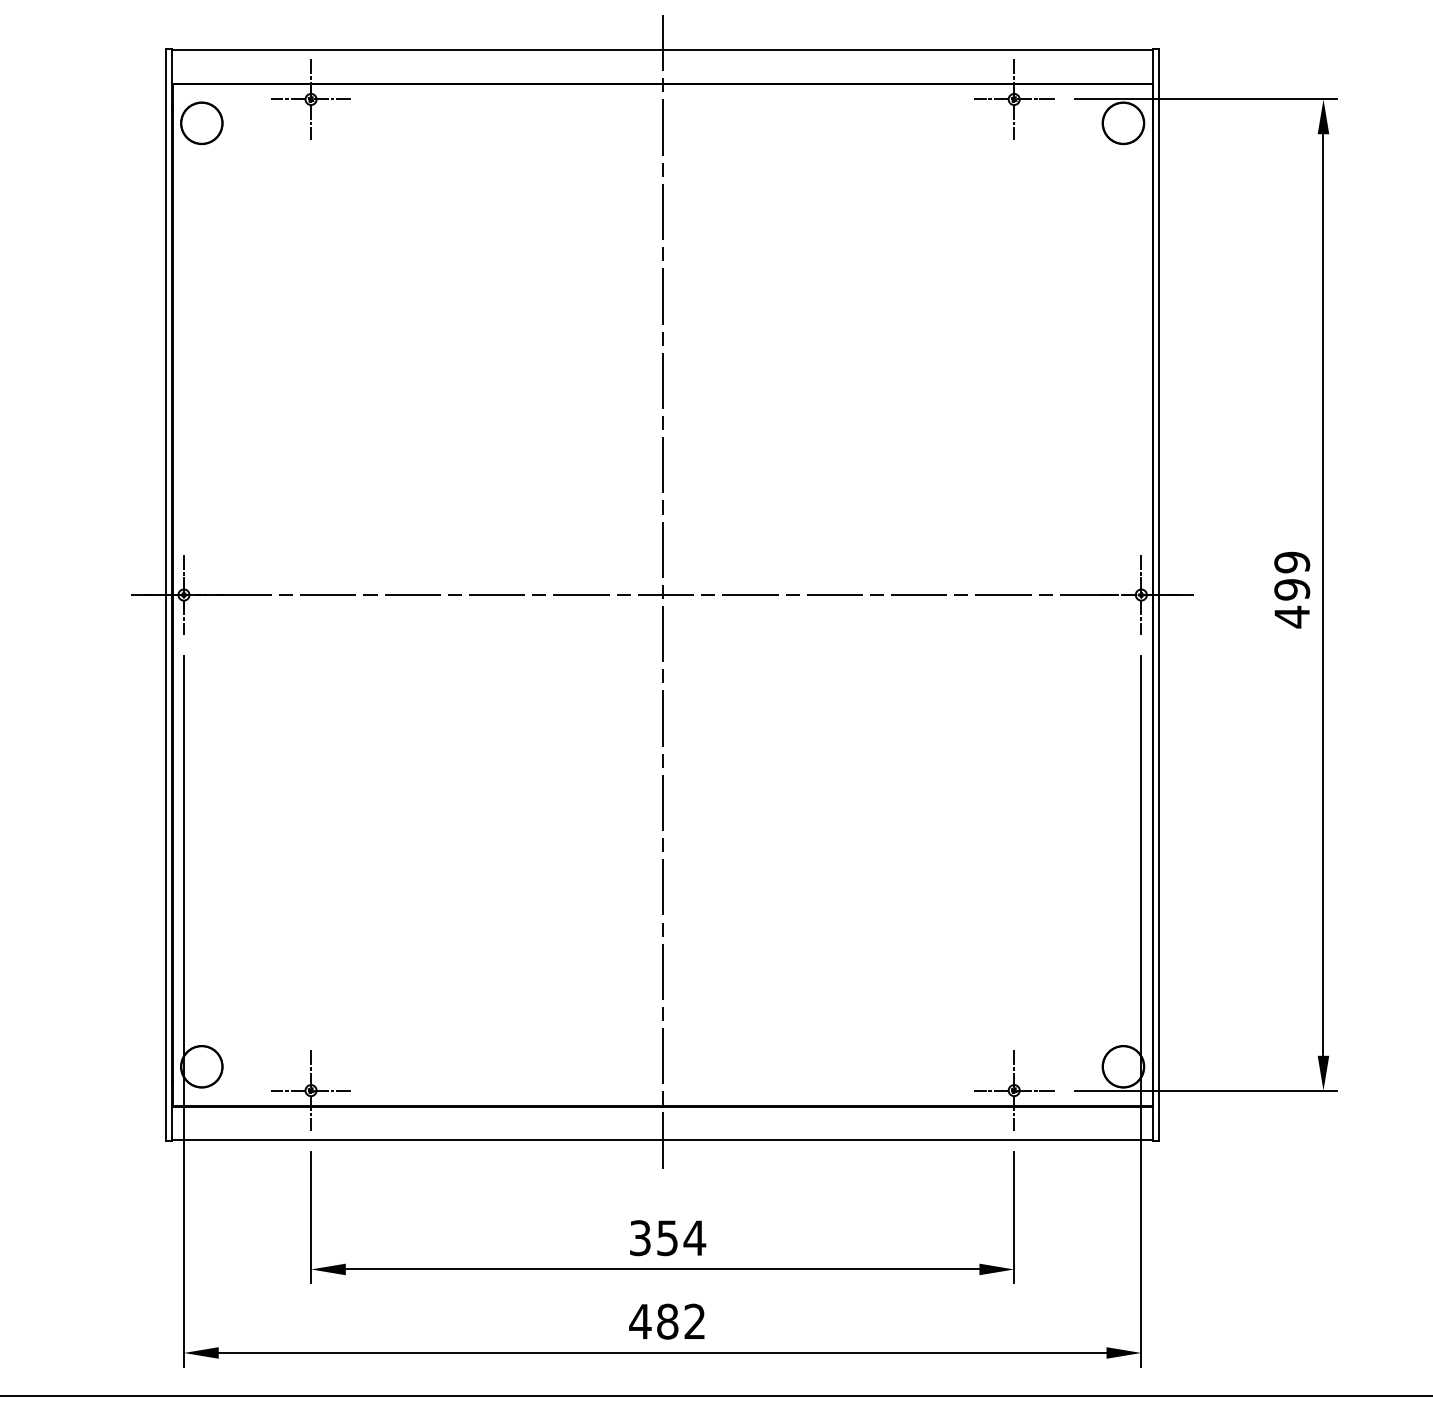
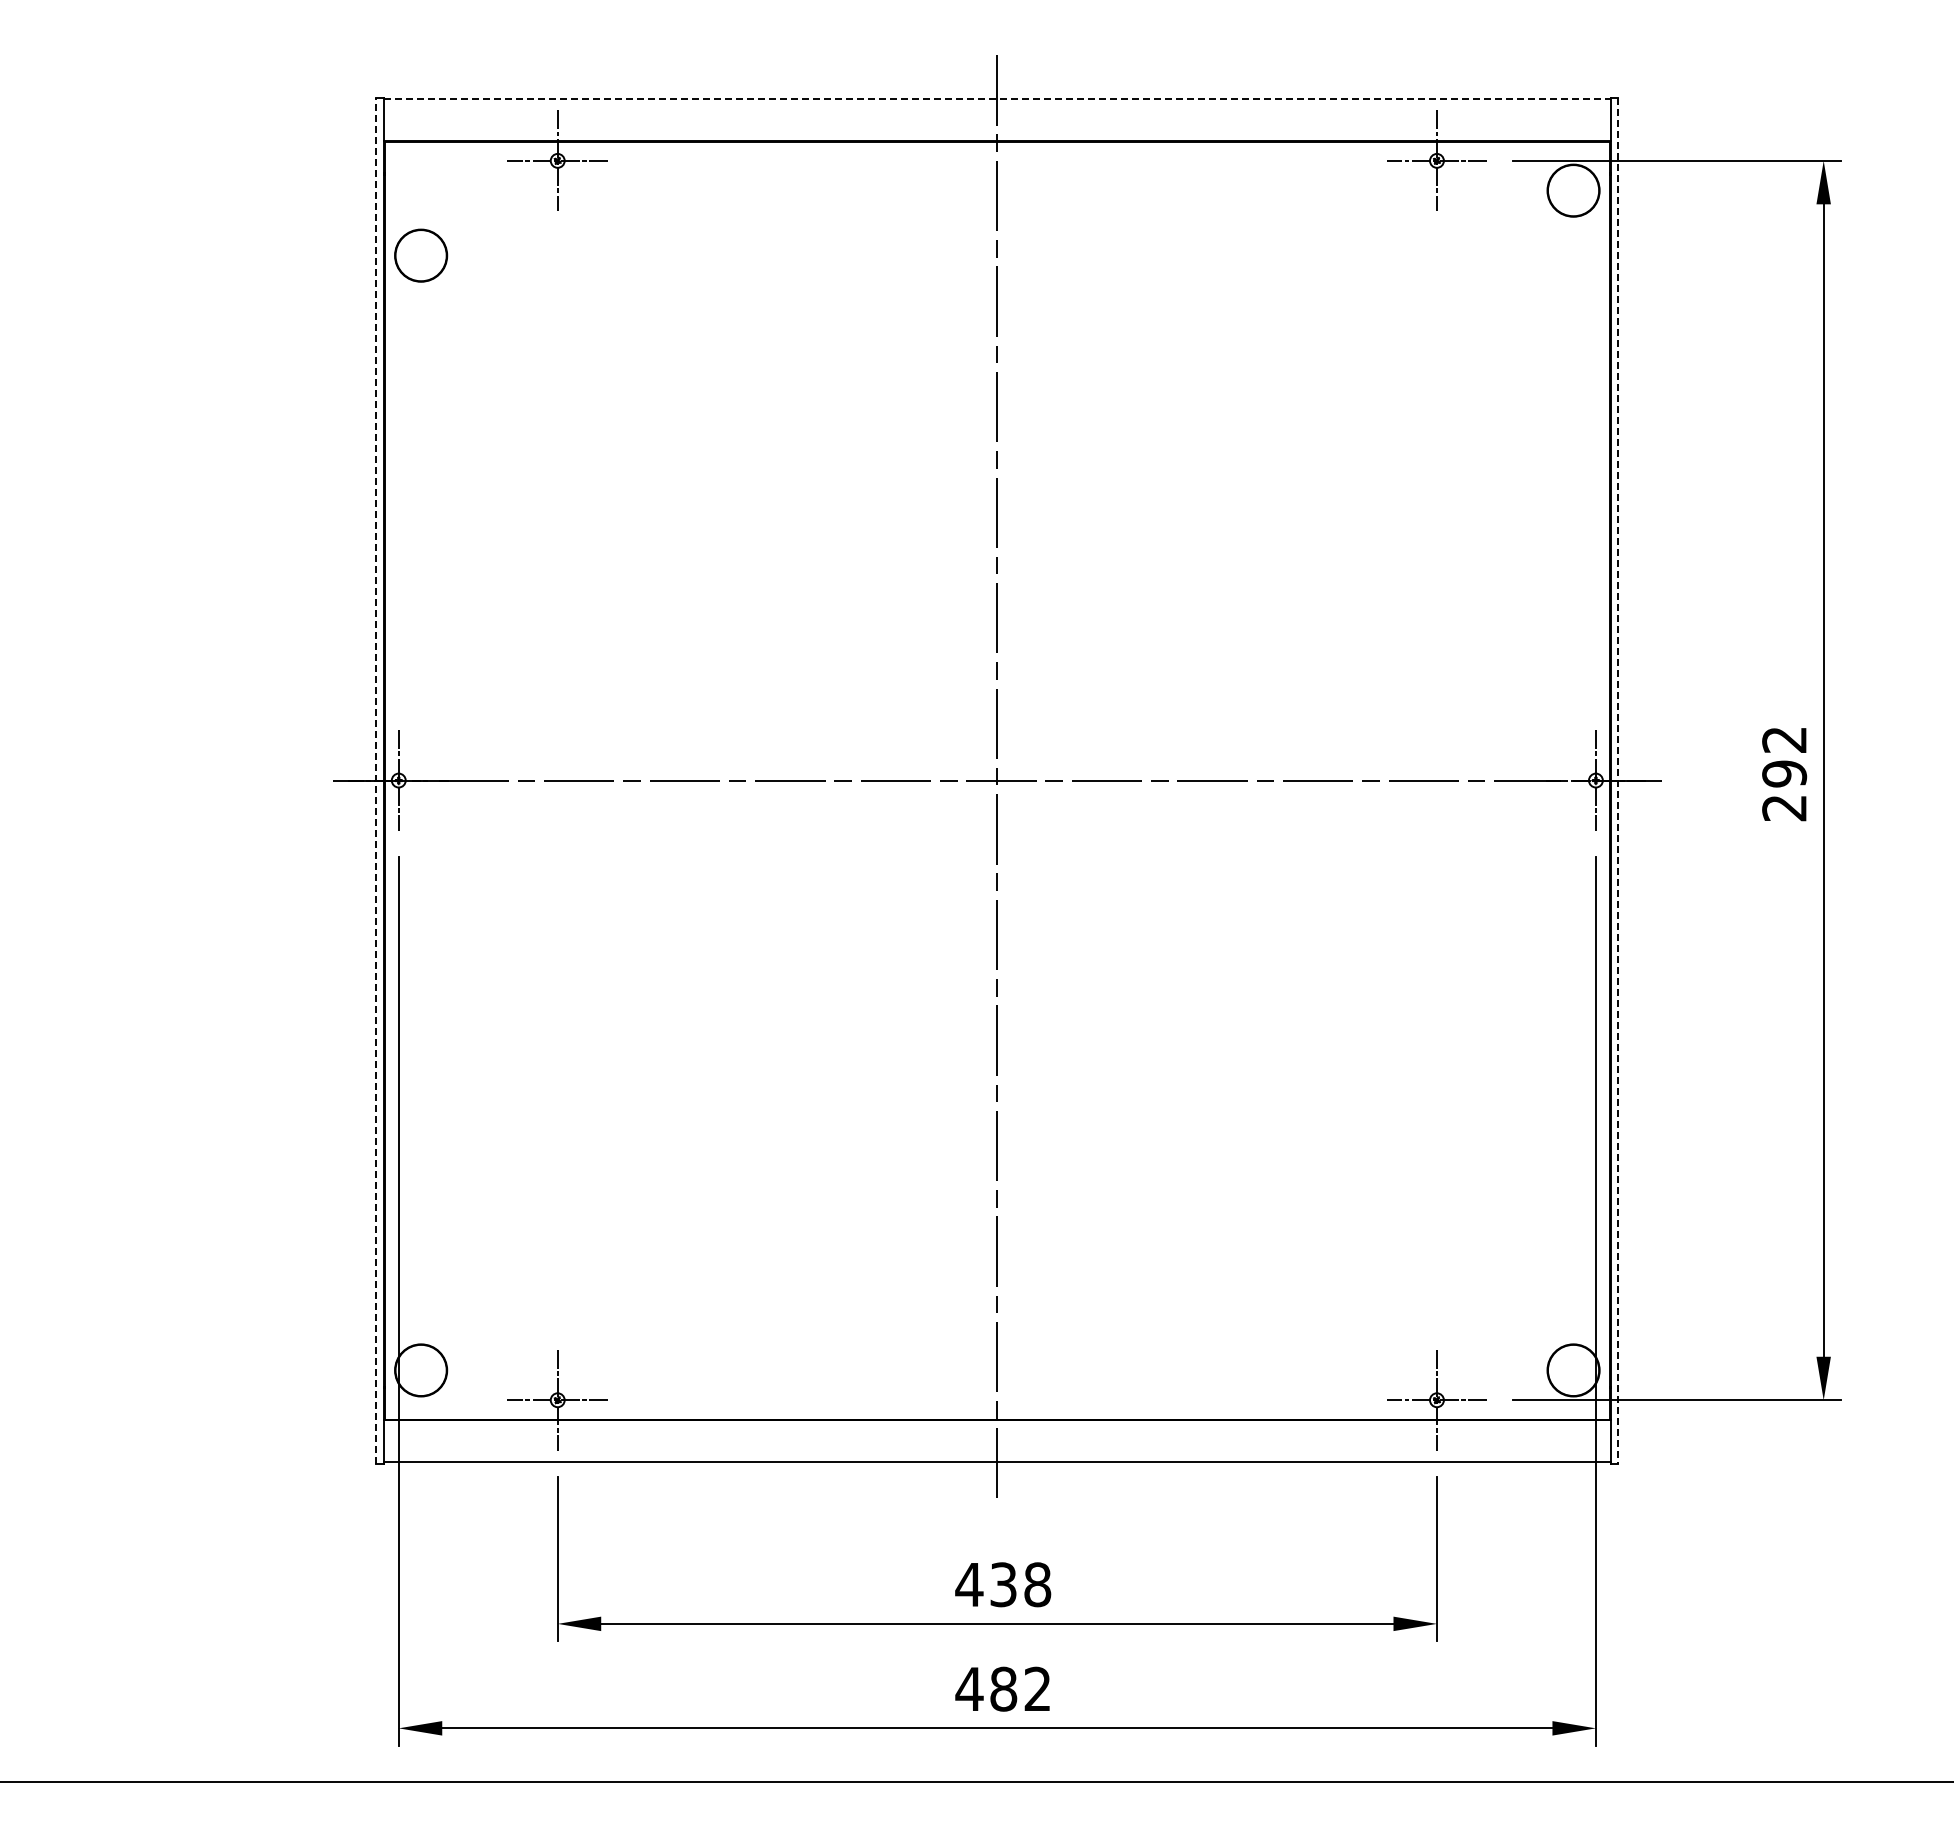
line: (662, 49) -> (997, 98), solid -> dashed
circle: (202, 123) -> (421, 255), moved
text: (1292, 590) -> (1784, 774), 499 -> 292
line: (166, 594) -> (376, 780), solid -> dashed
line: (1159, 595) -> (1618, 781), solid -> dashed
text: (667, 1237) -> (1003, 1584), 354 -> 438

